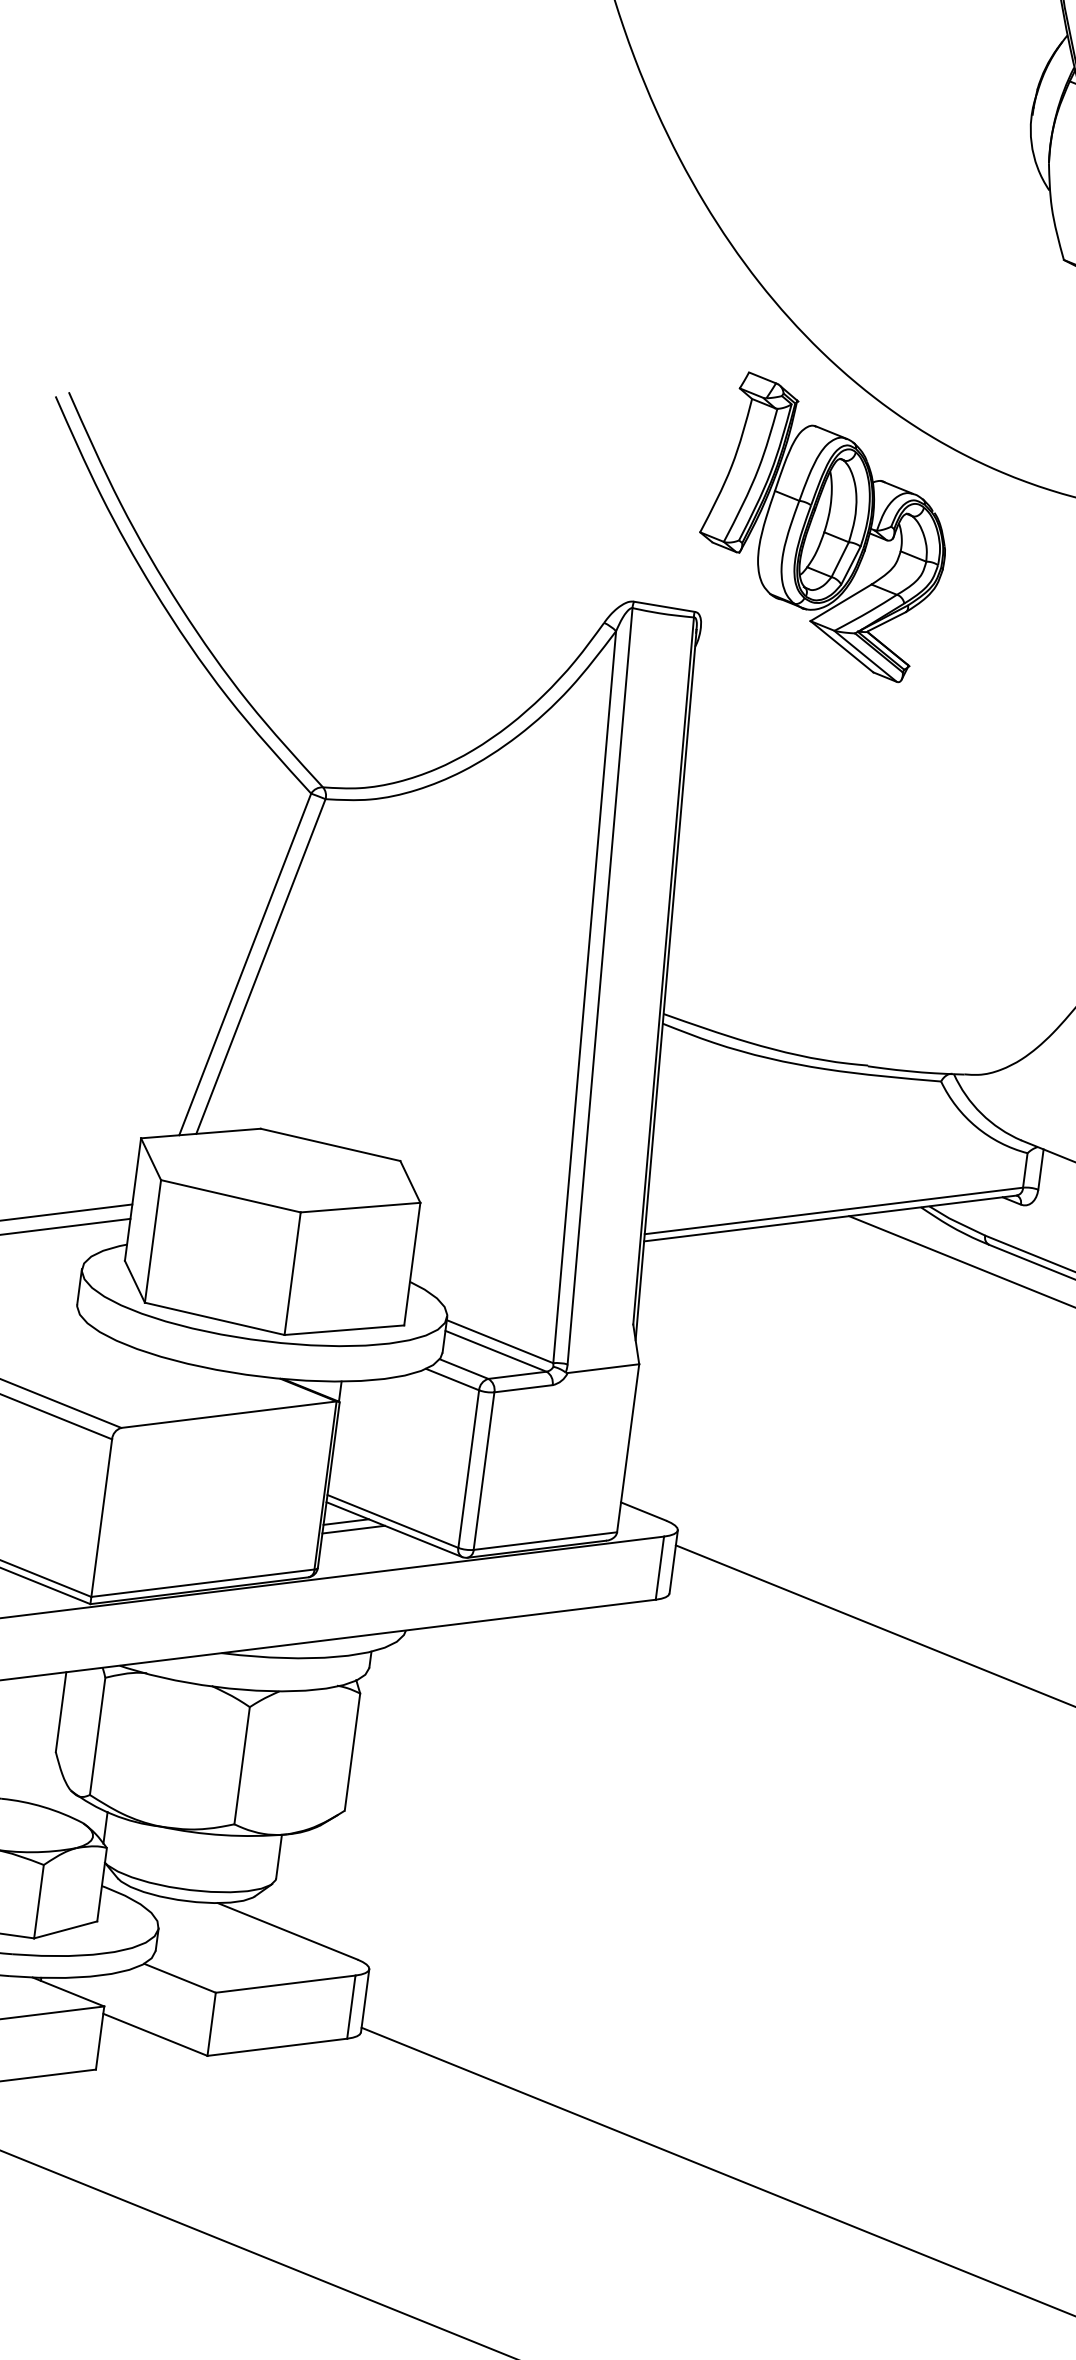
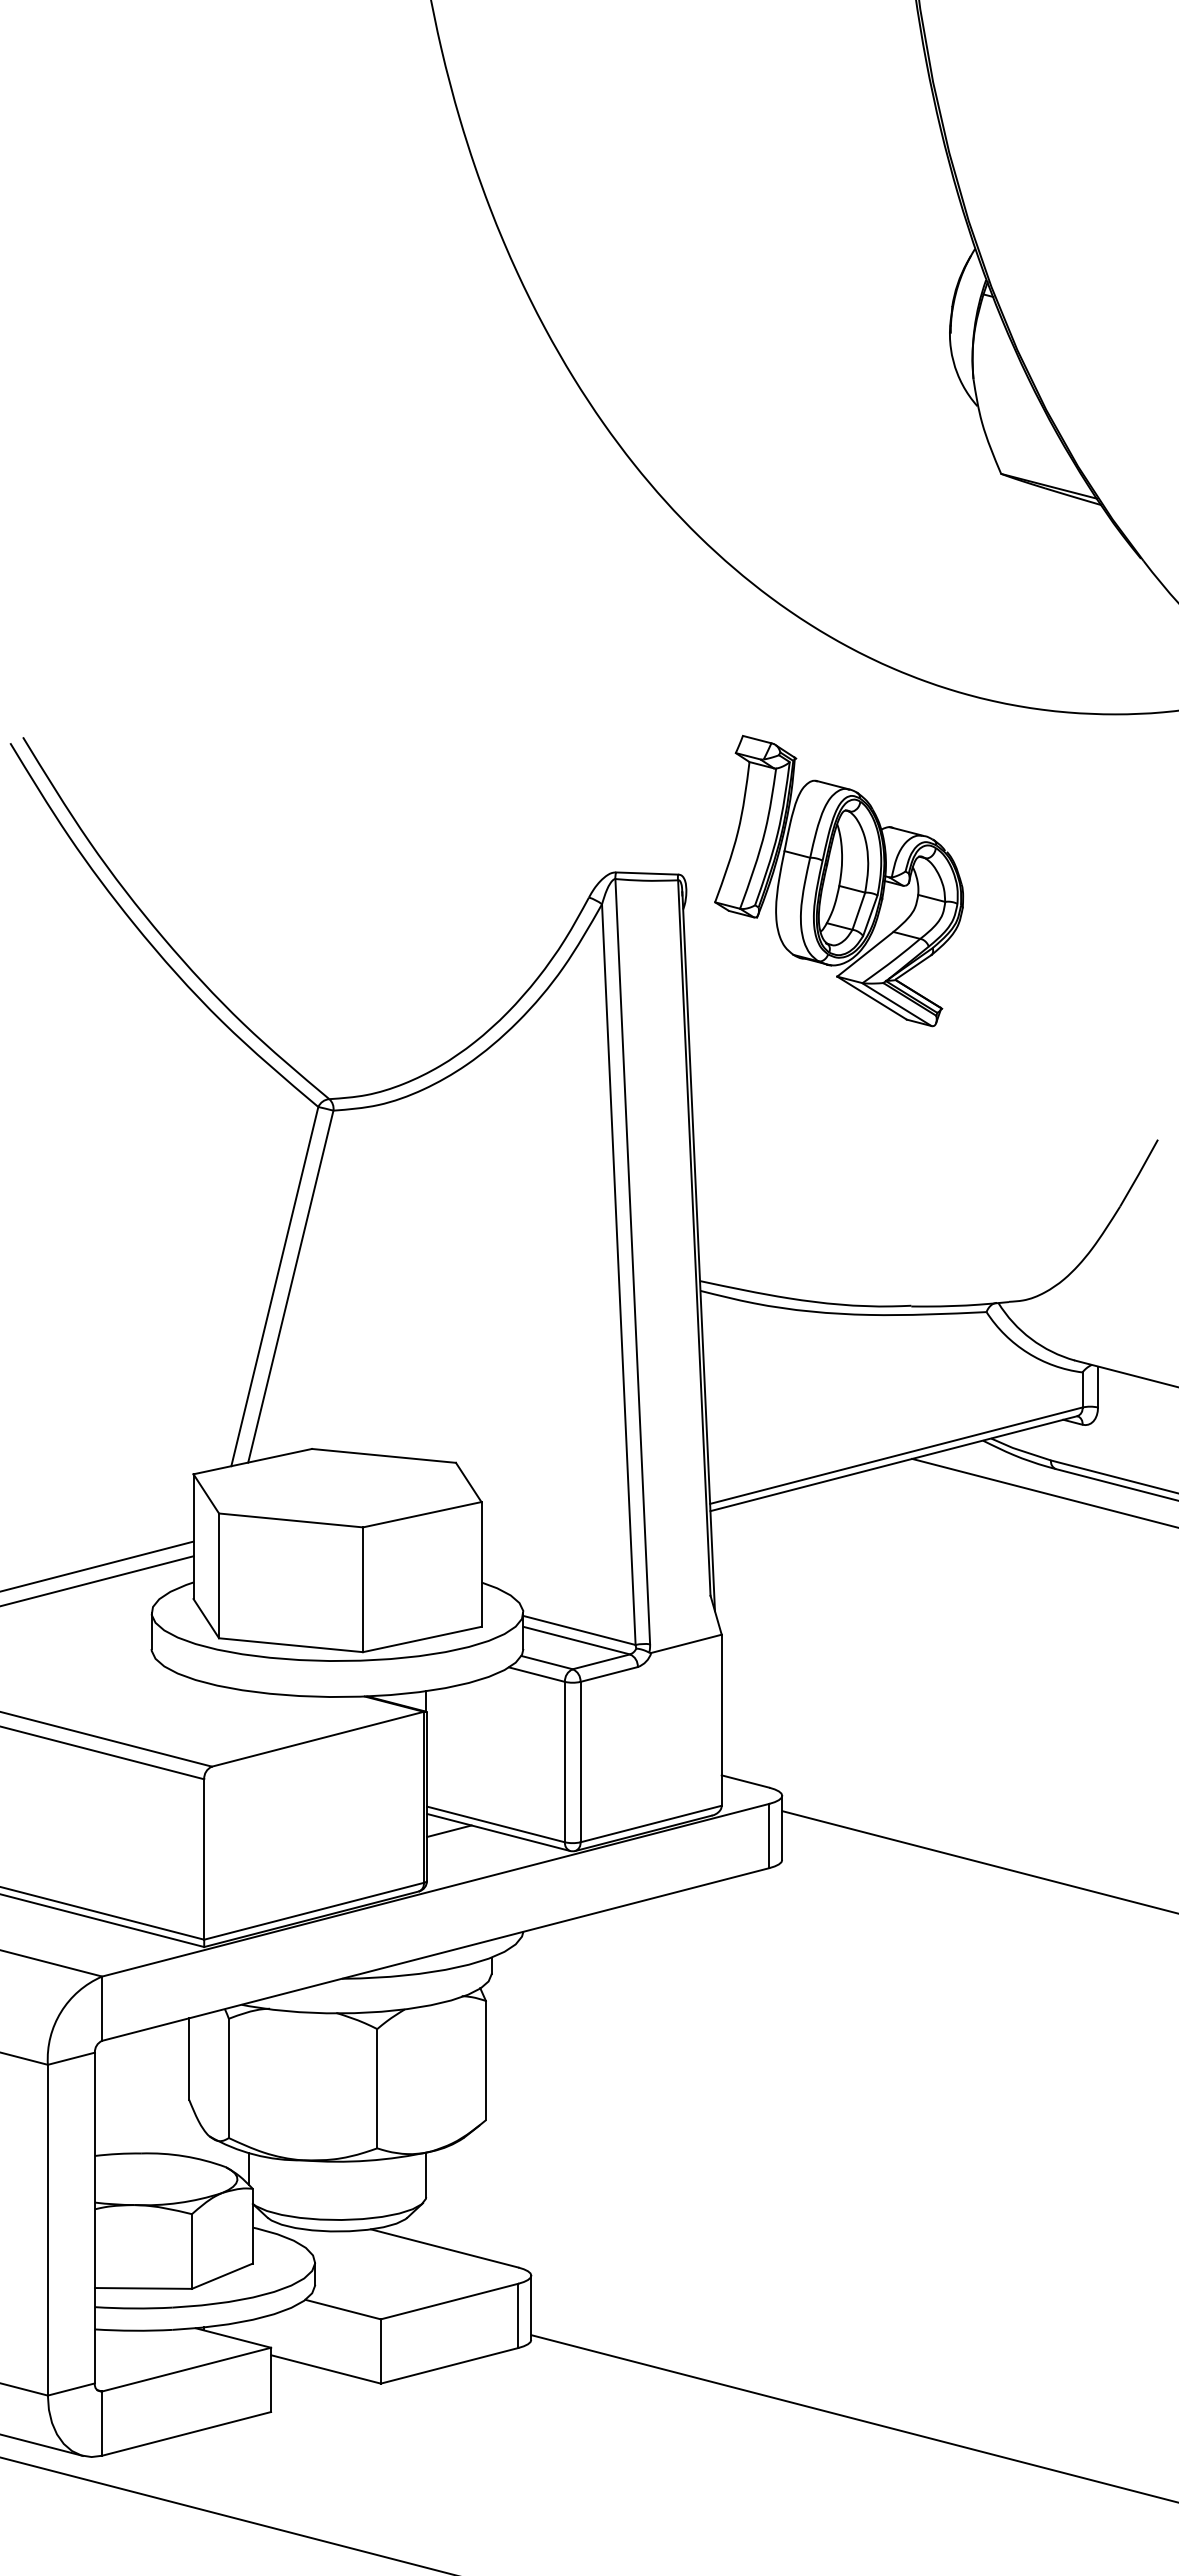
part: (825, 526) -> (839, 880), moved
line: (353, 1529) -> (457, 1837), removed

